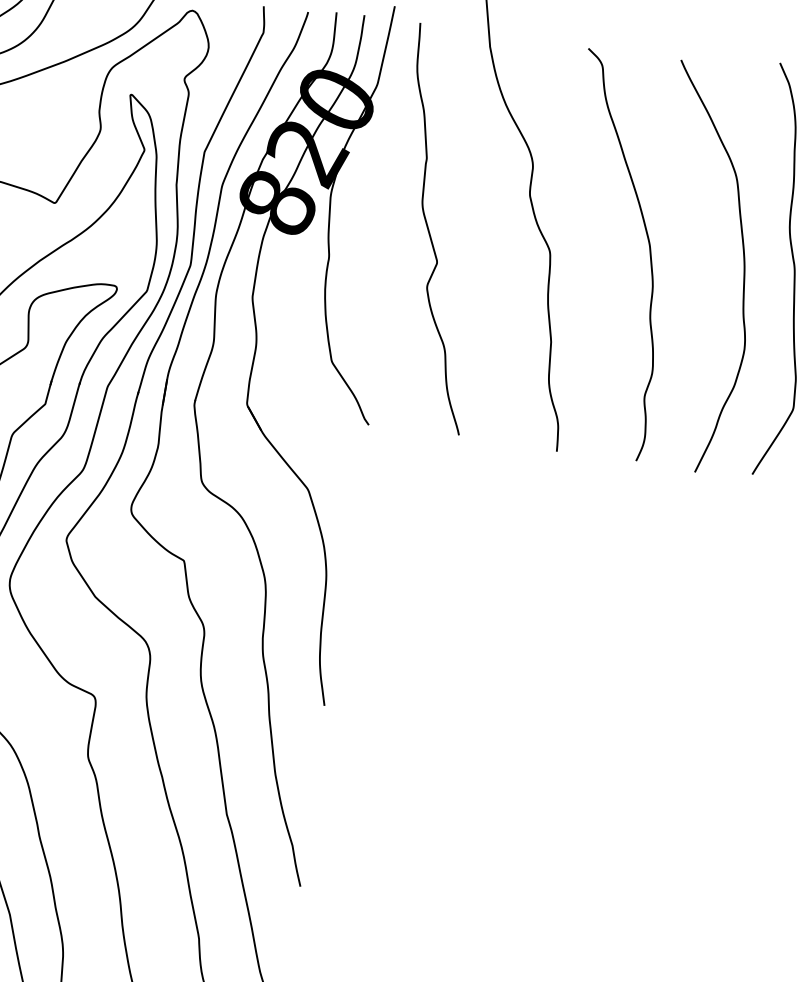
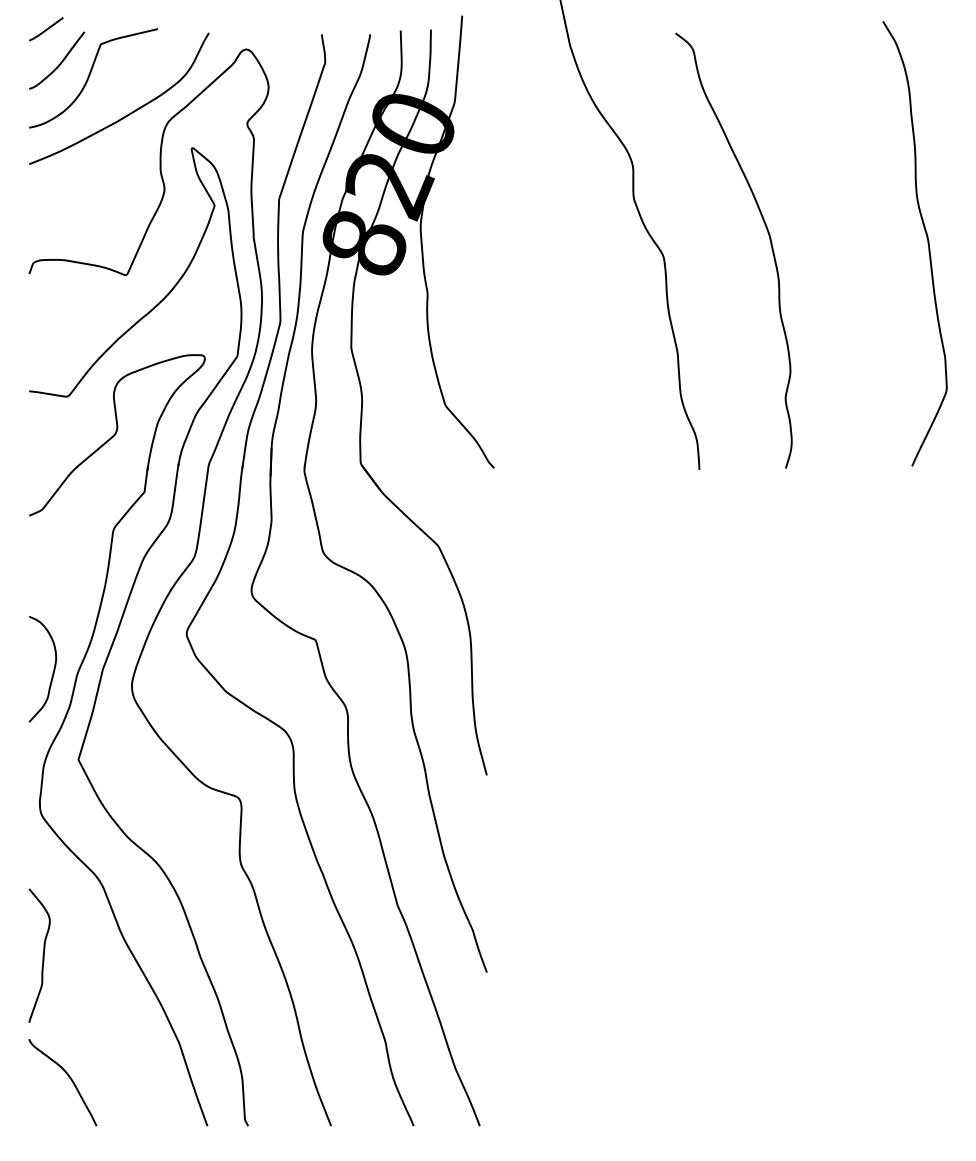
curve: (429, 230) -> (531, 250), removed
curve: (743, 270) -> (873, 249), removed

